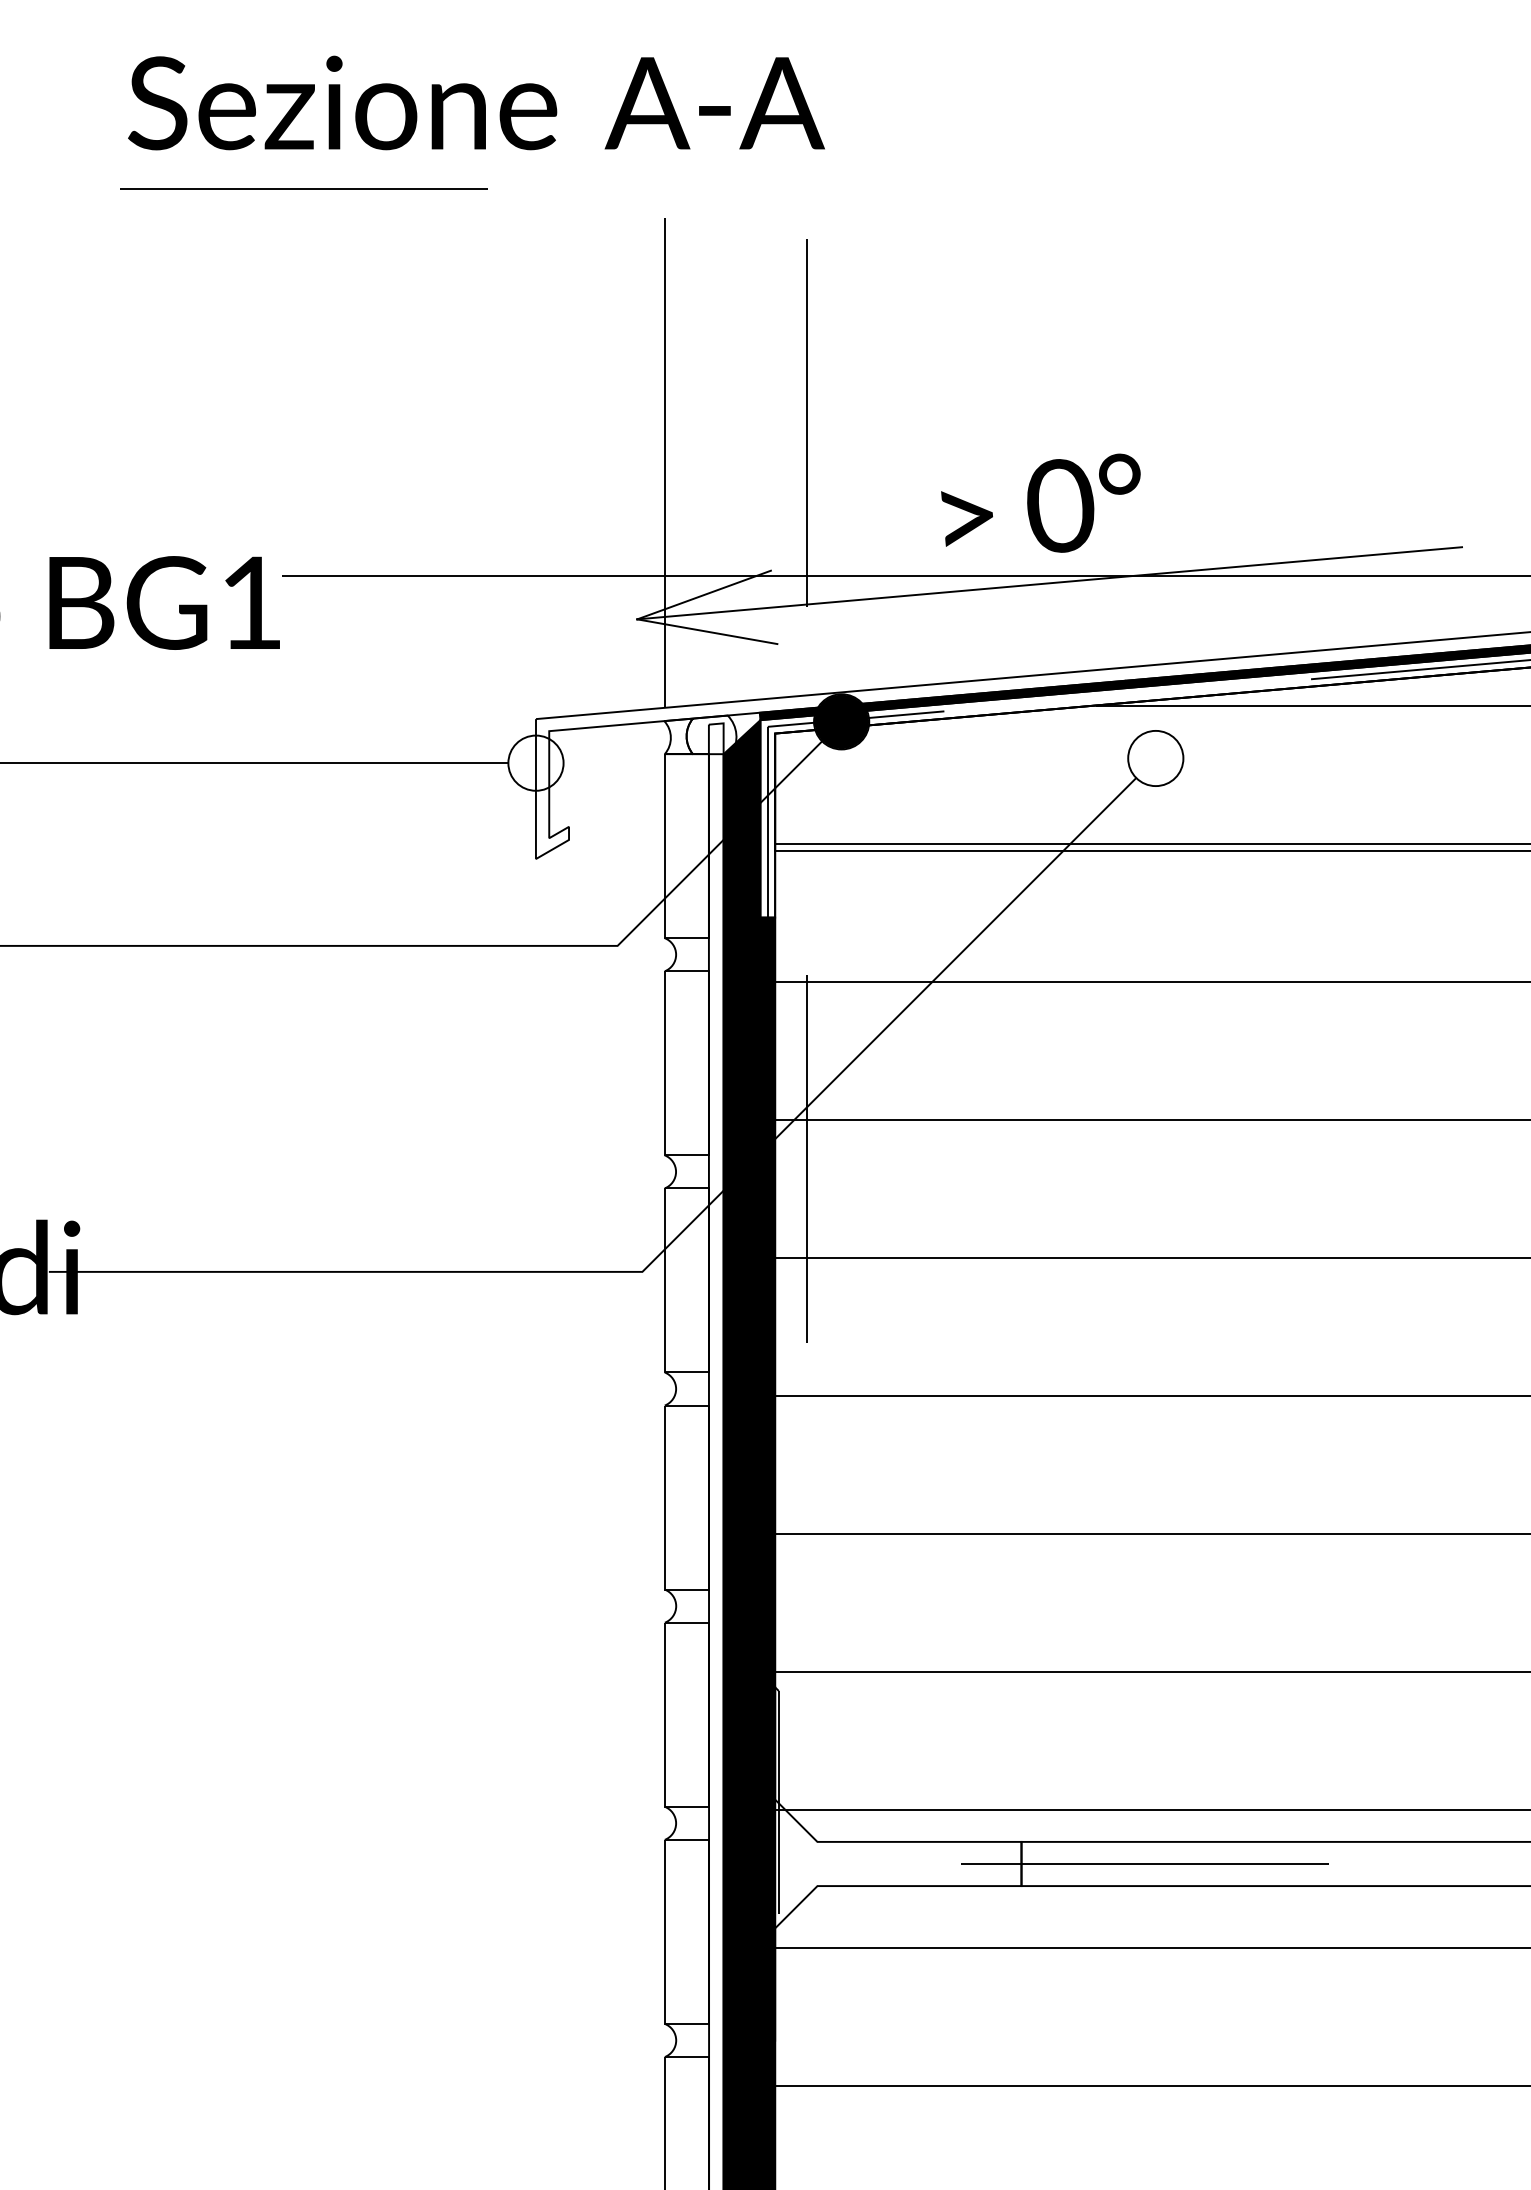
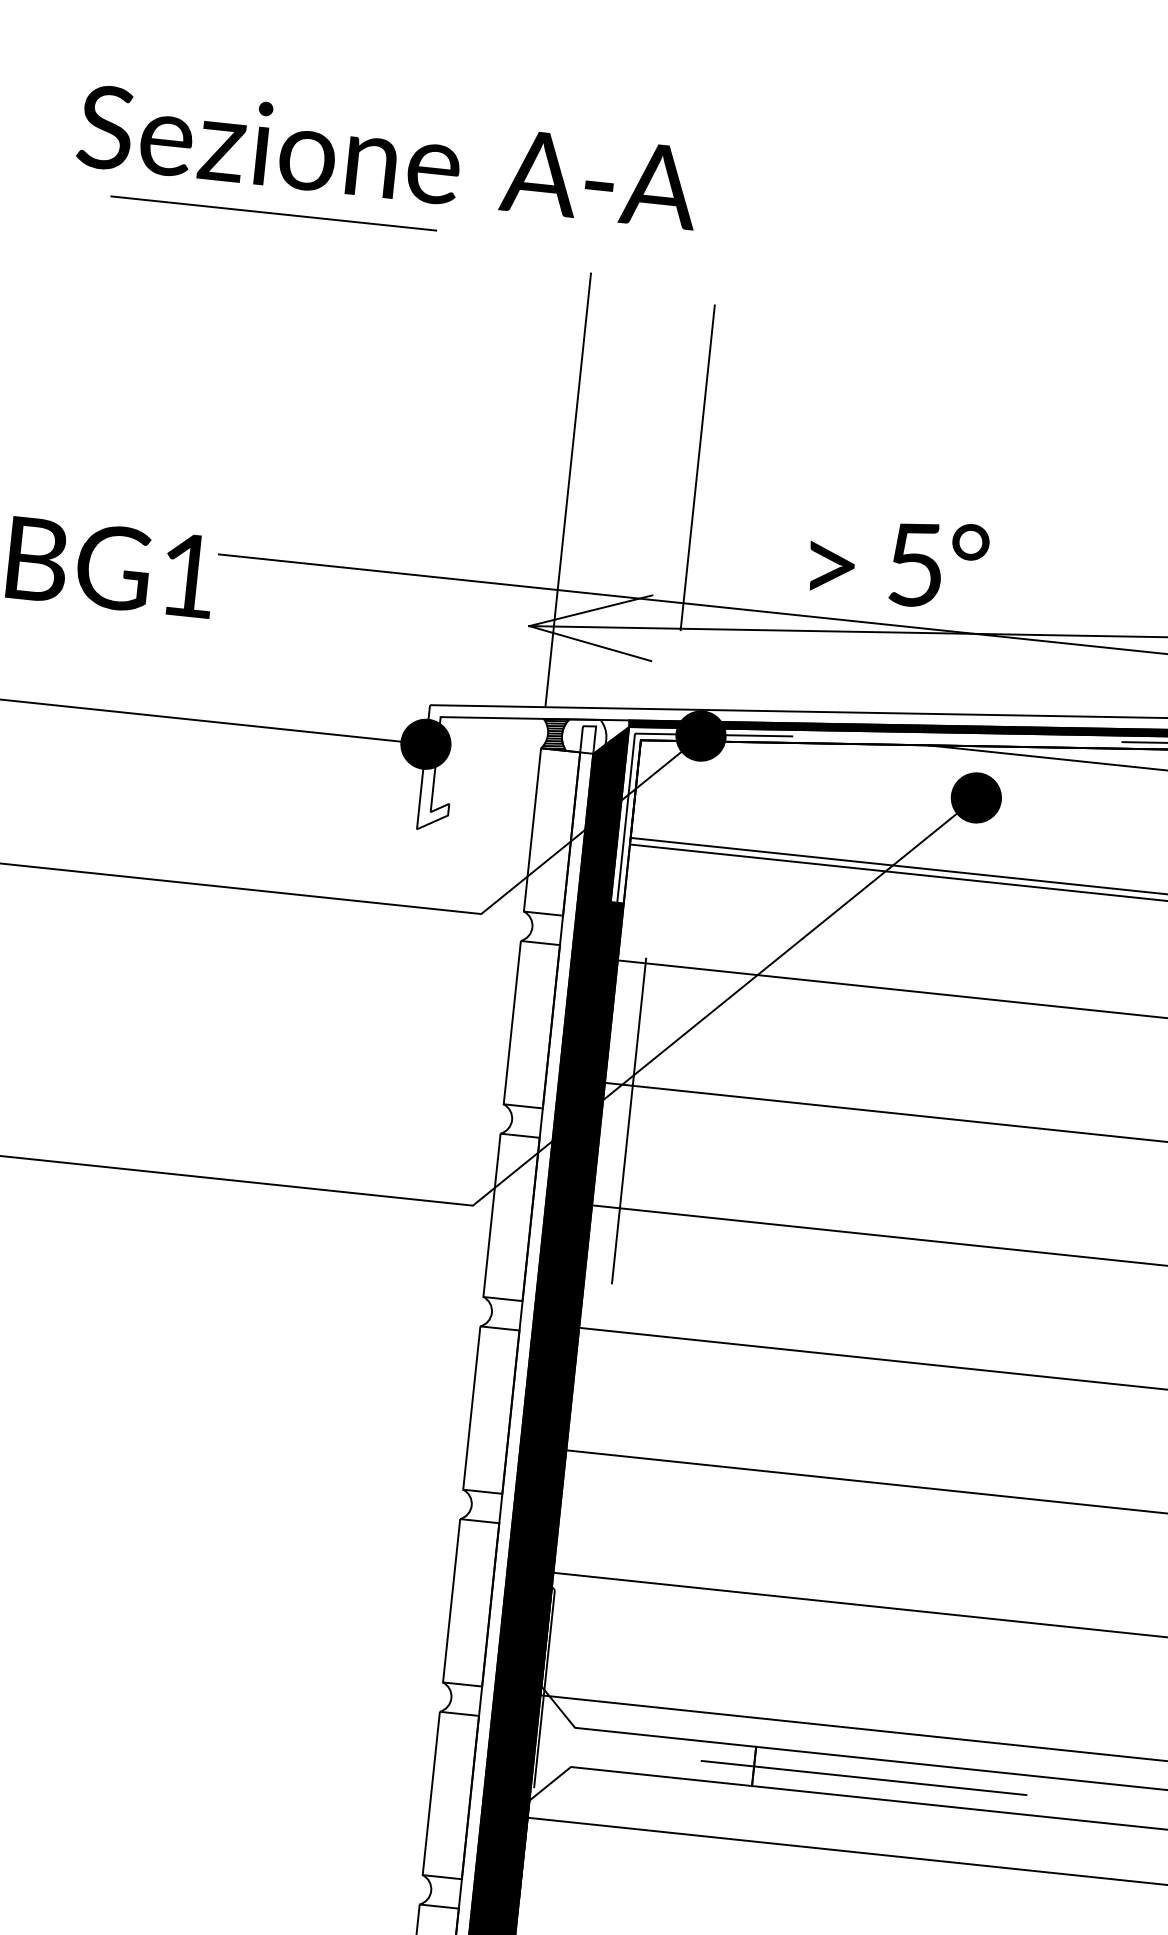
text: (476, 102) -> (388, 156), moved
text: (1060, 505) -> (915, 564), 0 -> 5
hatch: (678, 737) -> (554, 734), added
fill: (1155, 758) -> (976, 797), added
fill: (535, 762) -> (425, 743), added

